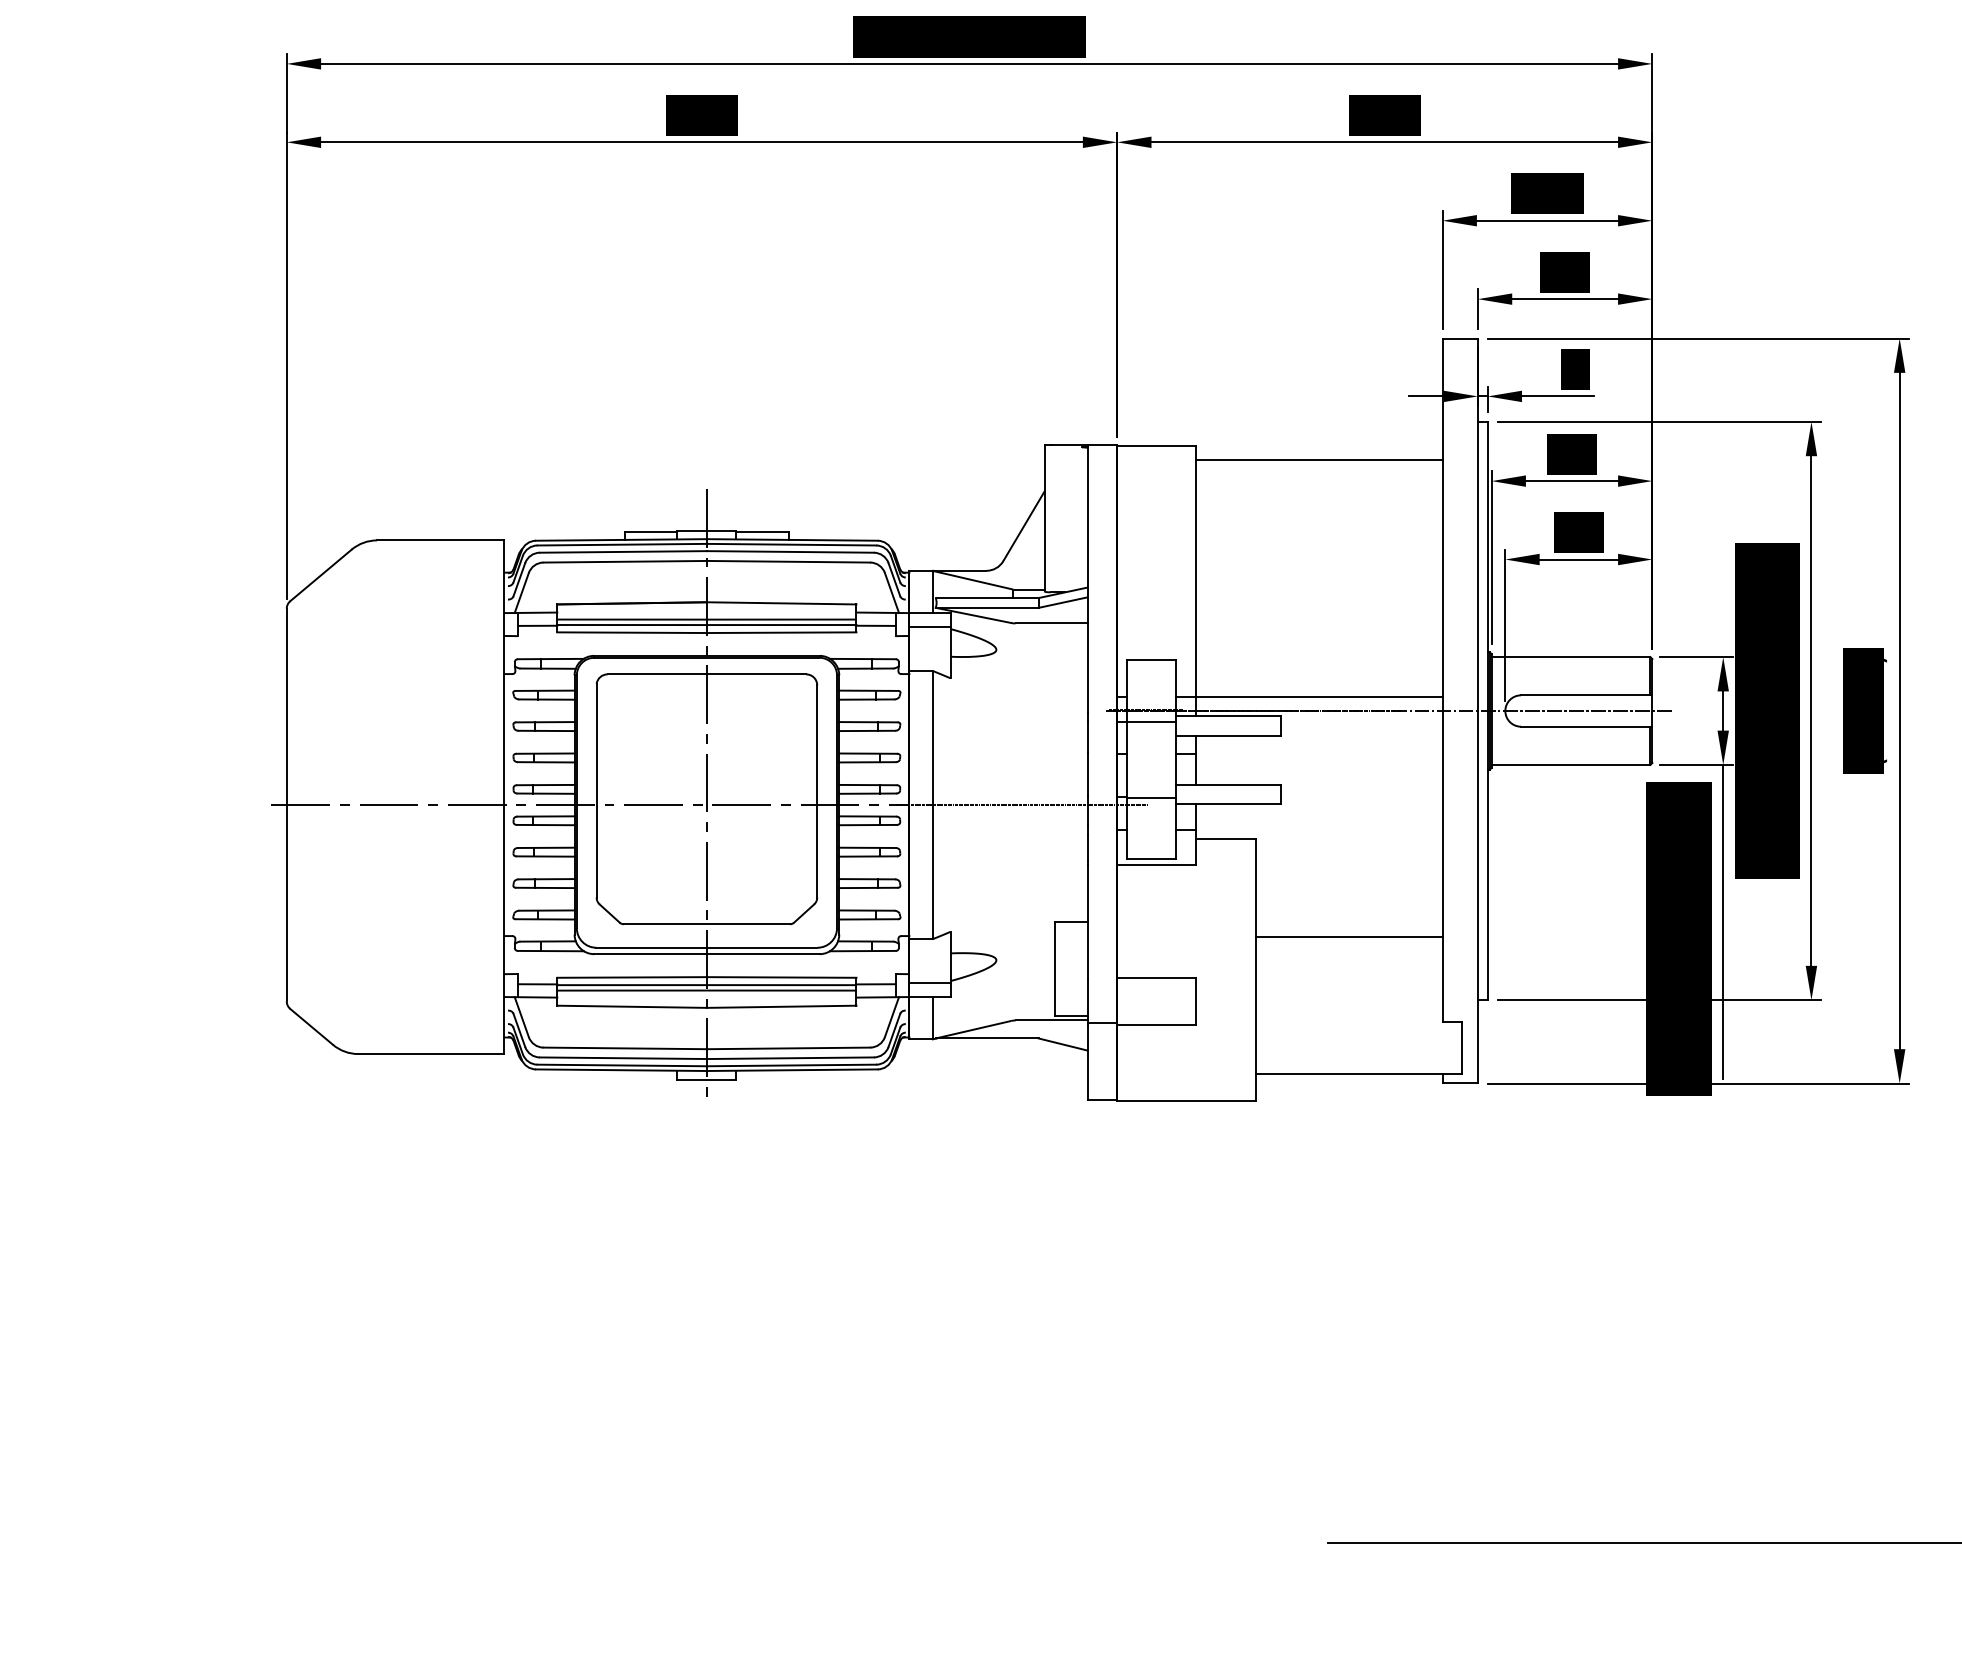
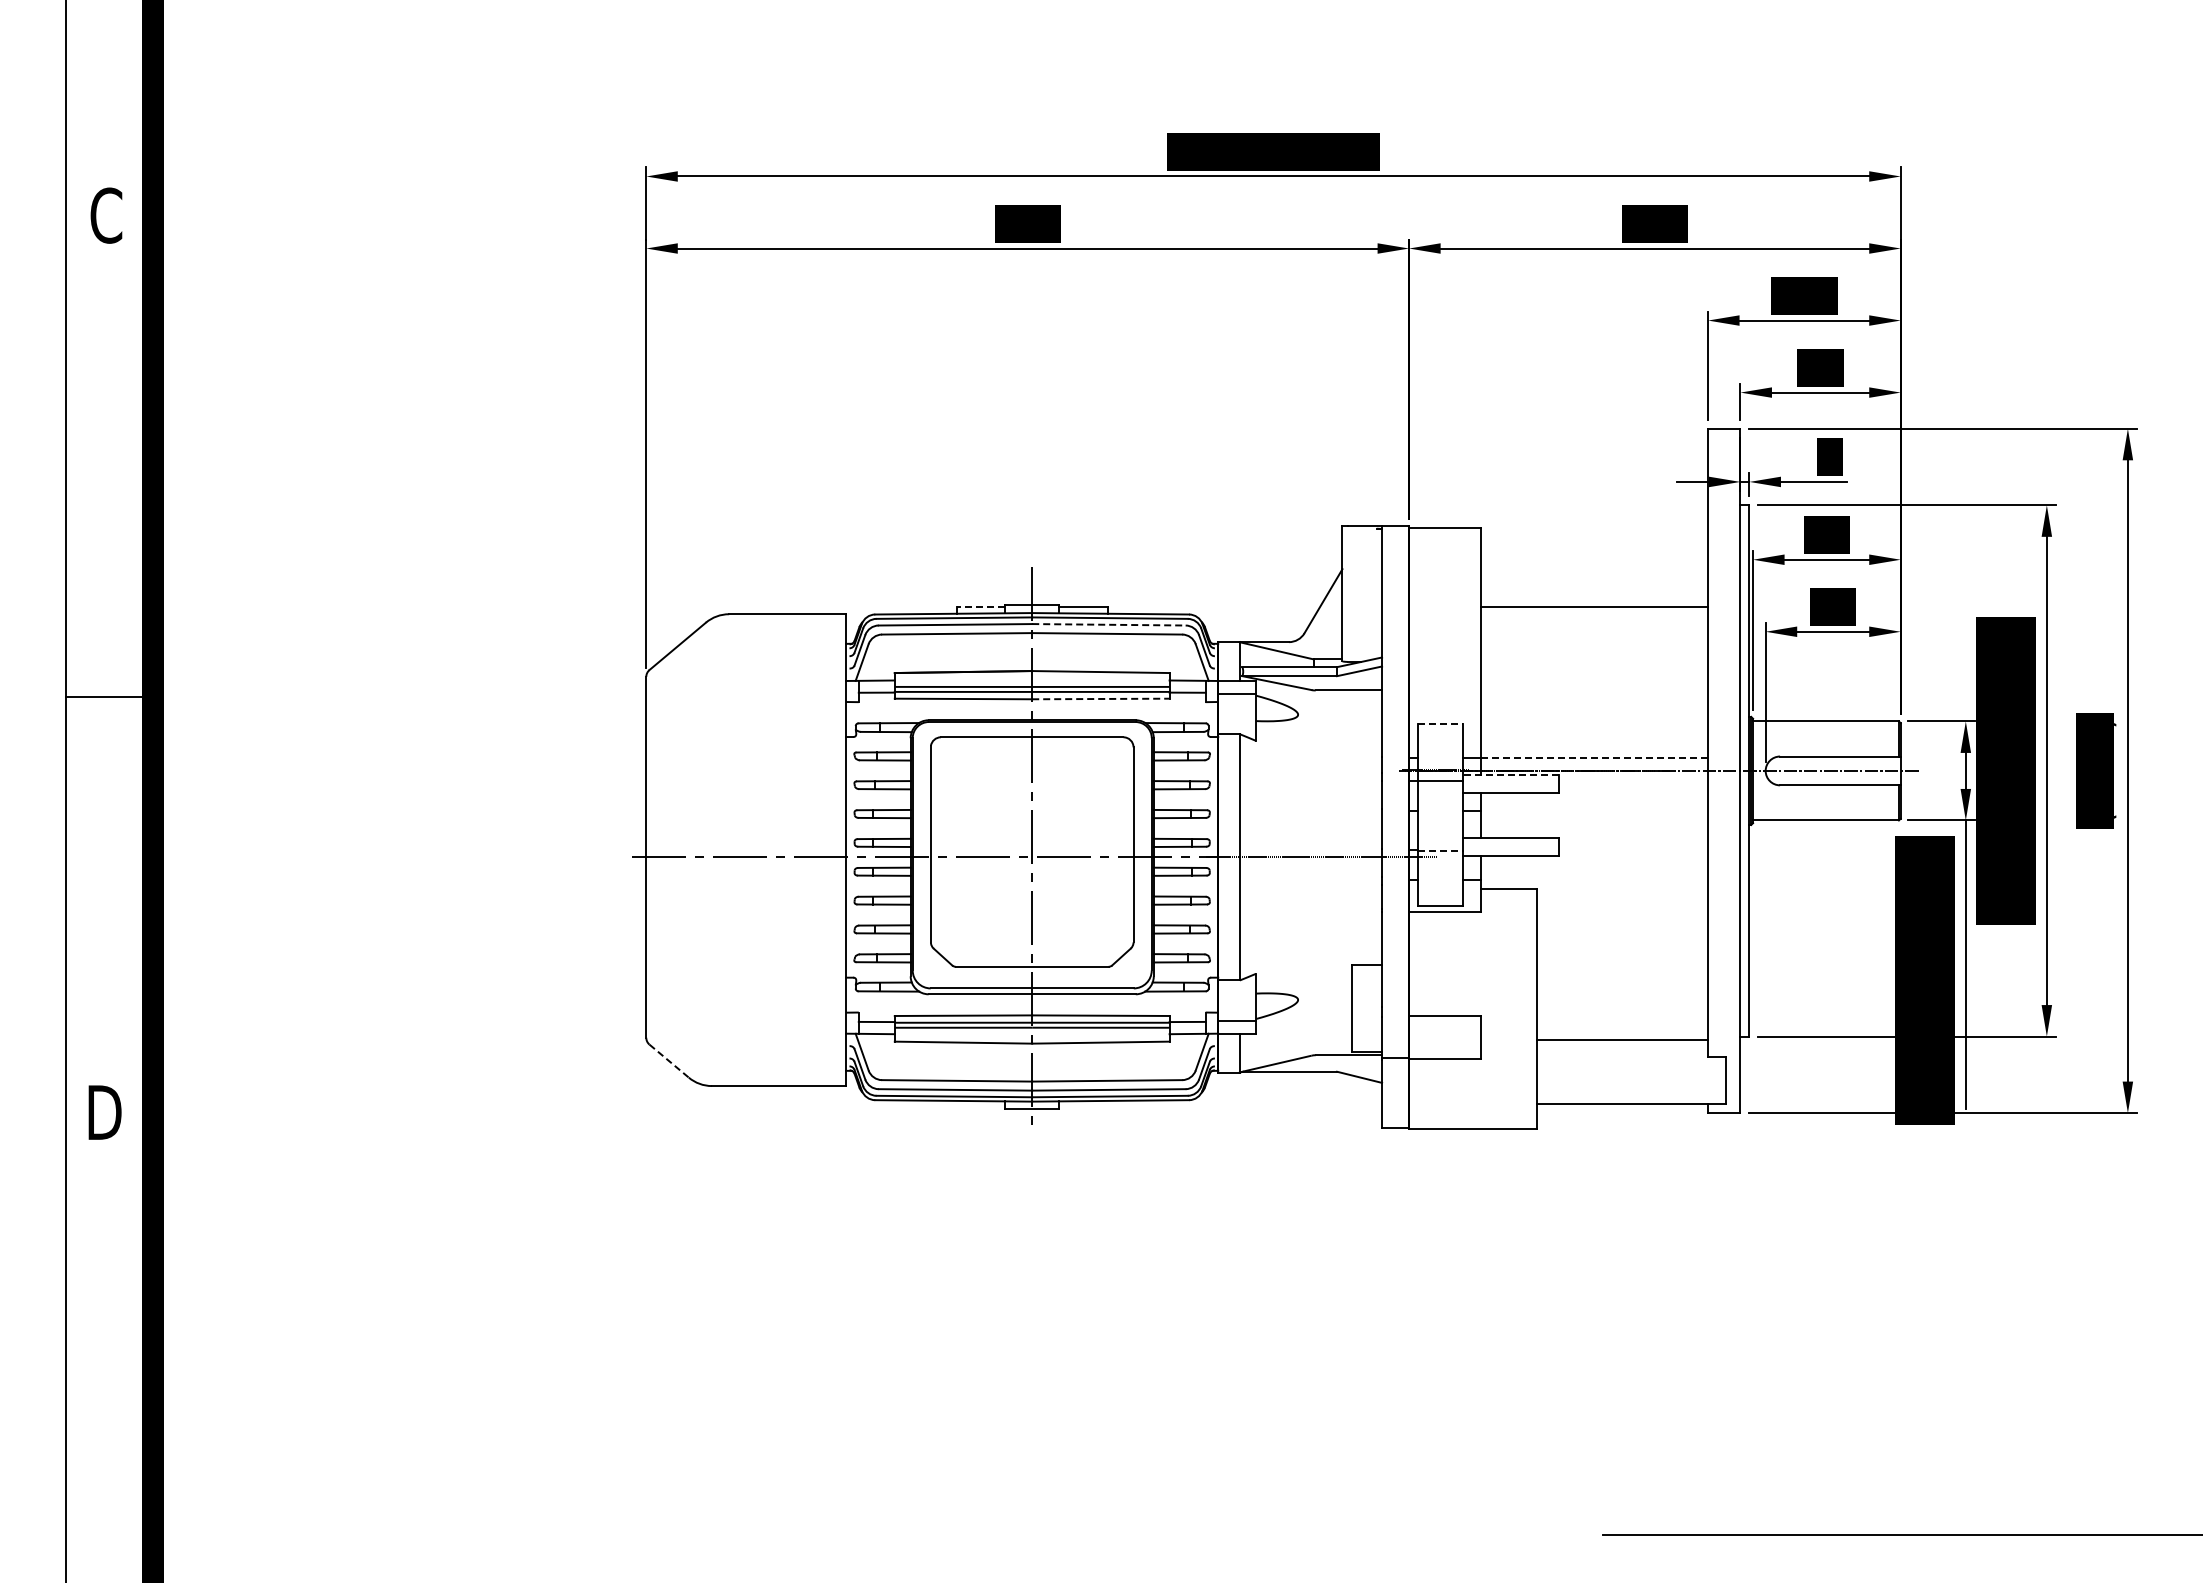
line: (1319, 460) -> (1594, 607), moved
line: (650, 532) -> (980, 606), solid -> dashed
line: (789, 551) -> (1108, 624), solid -> dashed
line: (781, 632) -> (1100, 698), solid -> dashed
line: (1151, 660) -> (1440, 724), solid -> dashed
line: (1319, 697) -> (1594, 758), solid -> dashed
line: (1227, 715) -> (1510, 775), solid -> dashed
line: (1151, 798) -> (1440, 851), solid -> dashed
line: (1349, 936) -> (1622, 1040), moved
line: (312, 1027) -> (669, 1061), solid -> dashed

